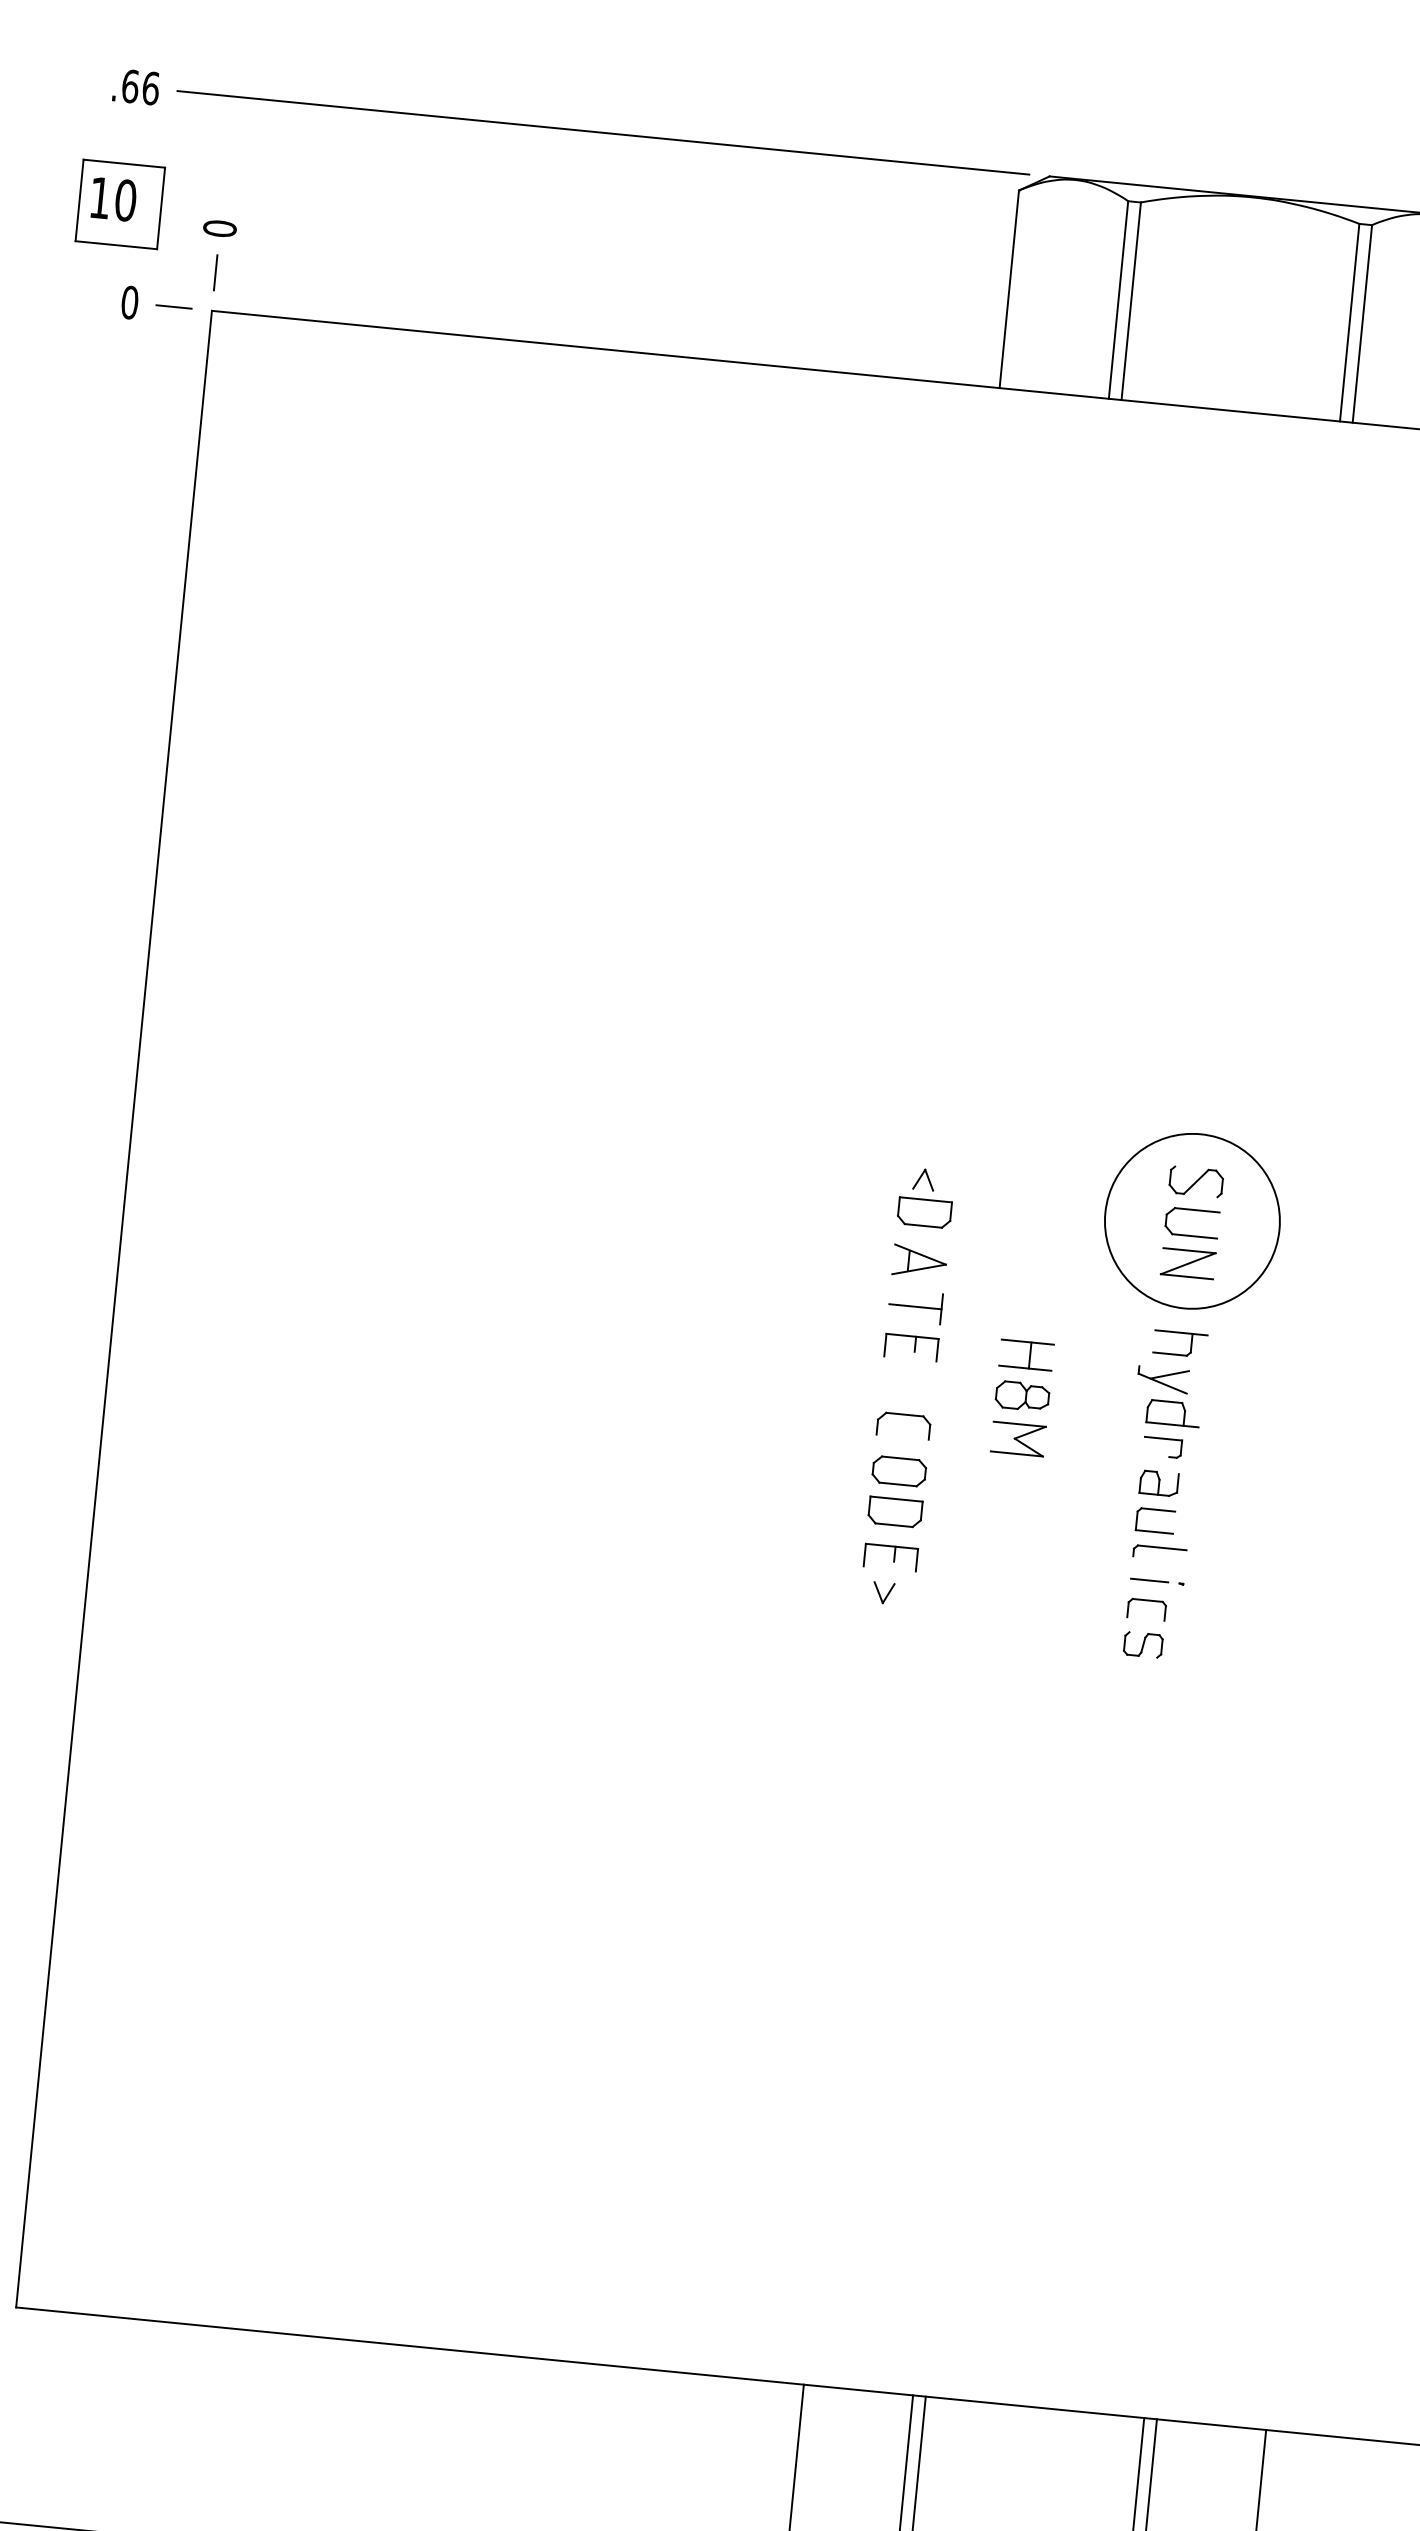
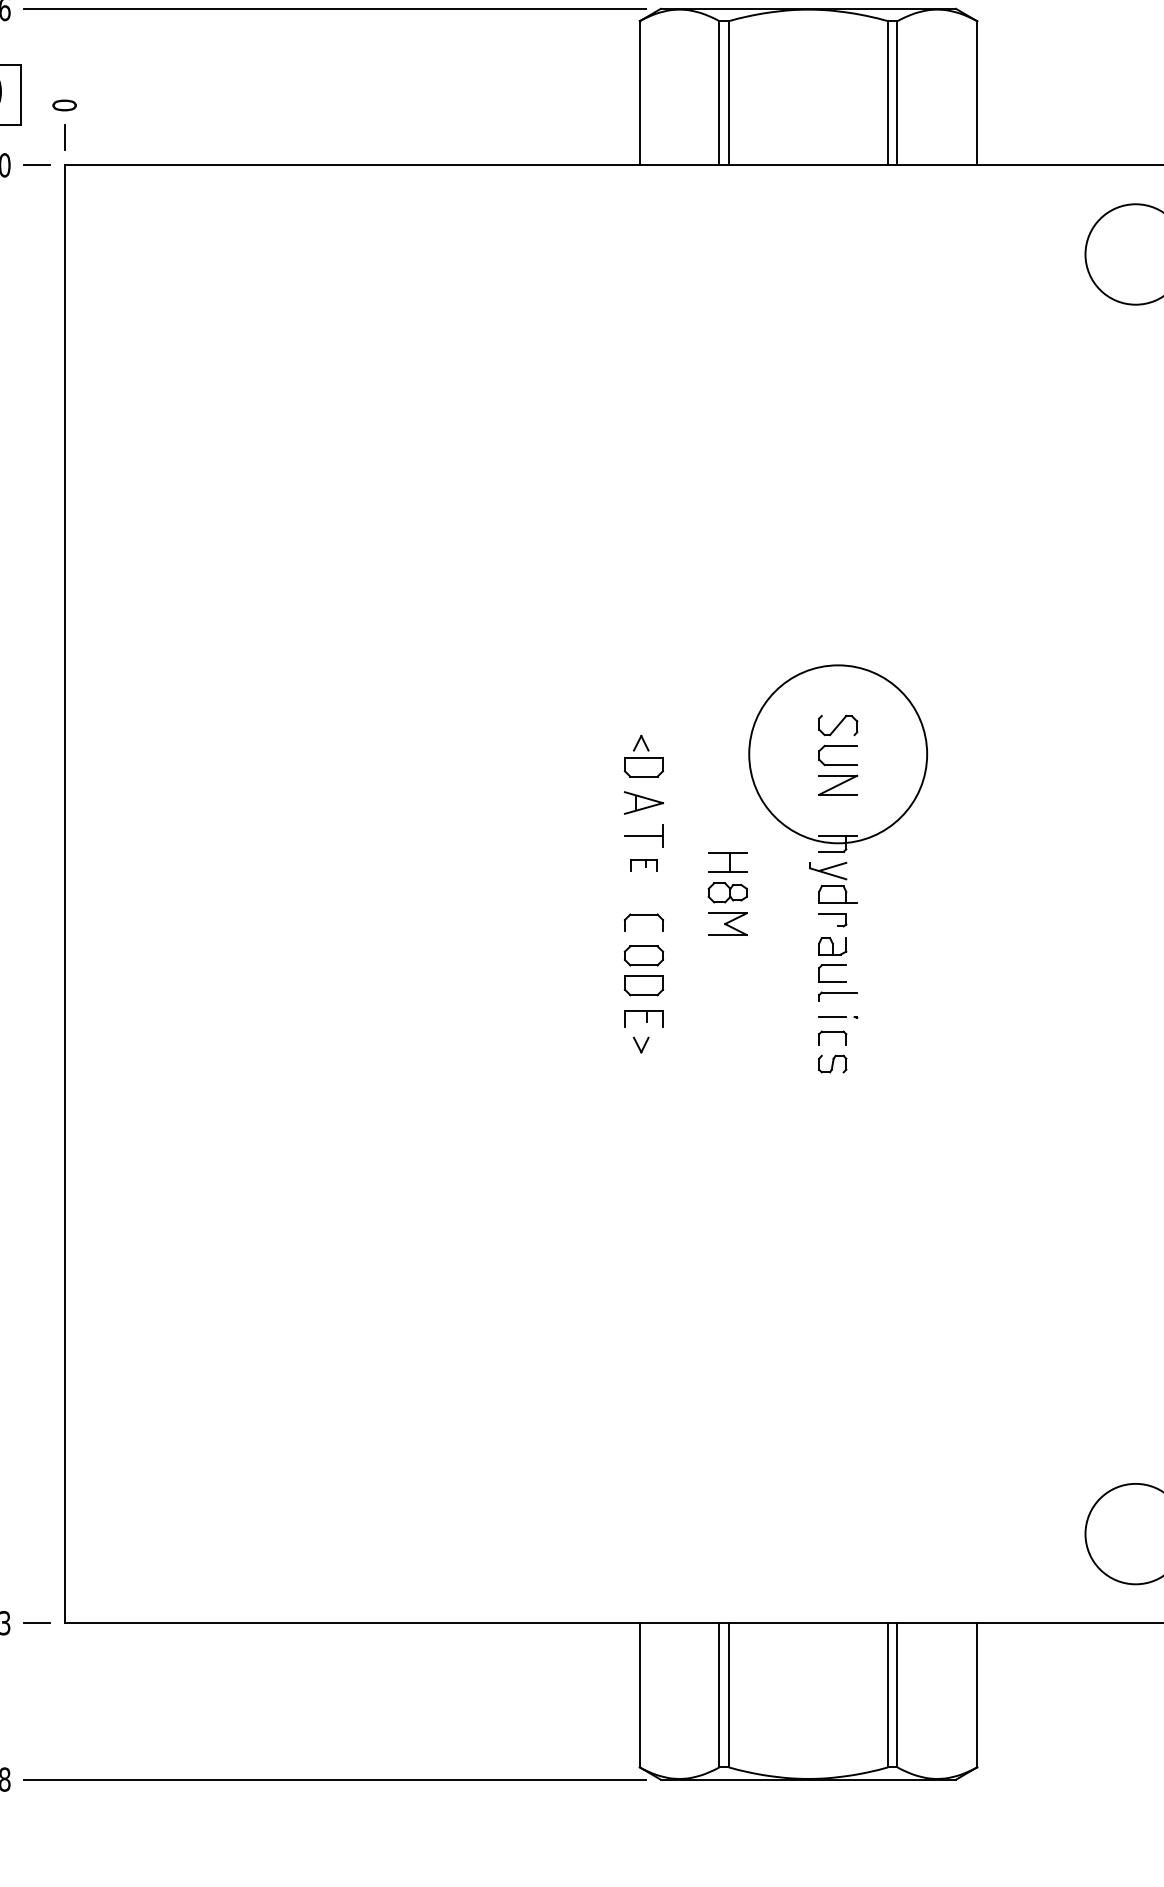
circle: (1191, 1220) -> (837, 753), size x1.4
part: (910, 1347) -> (643, 865), size x0.7

